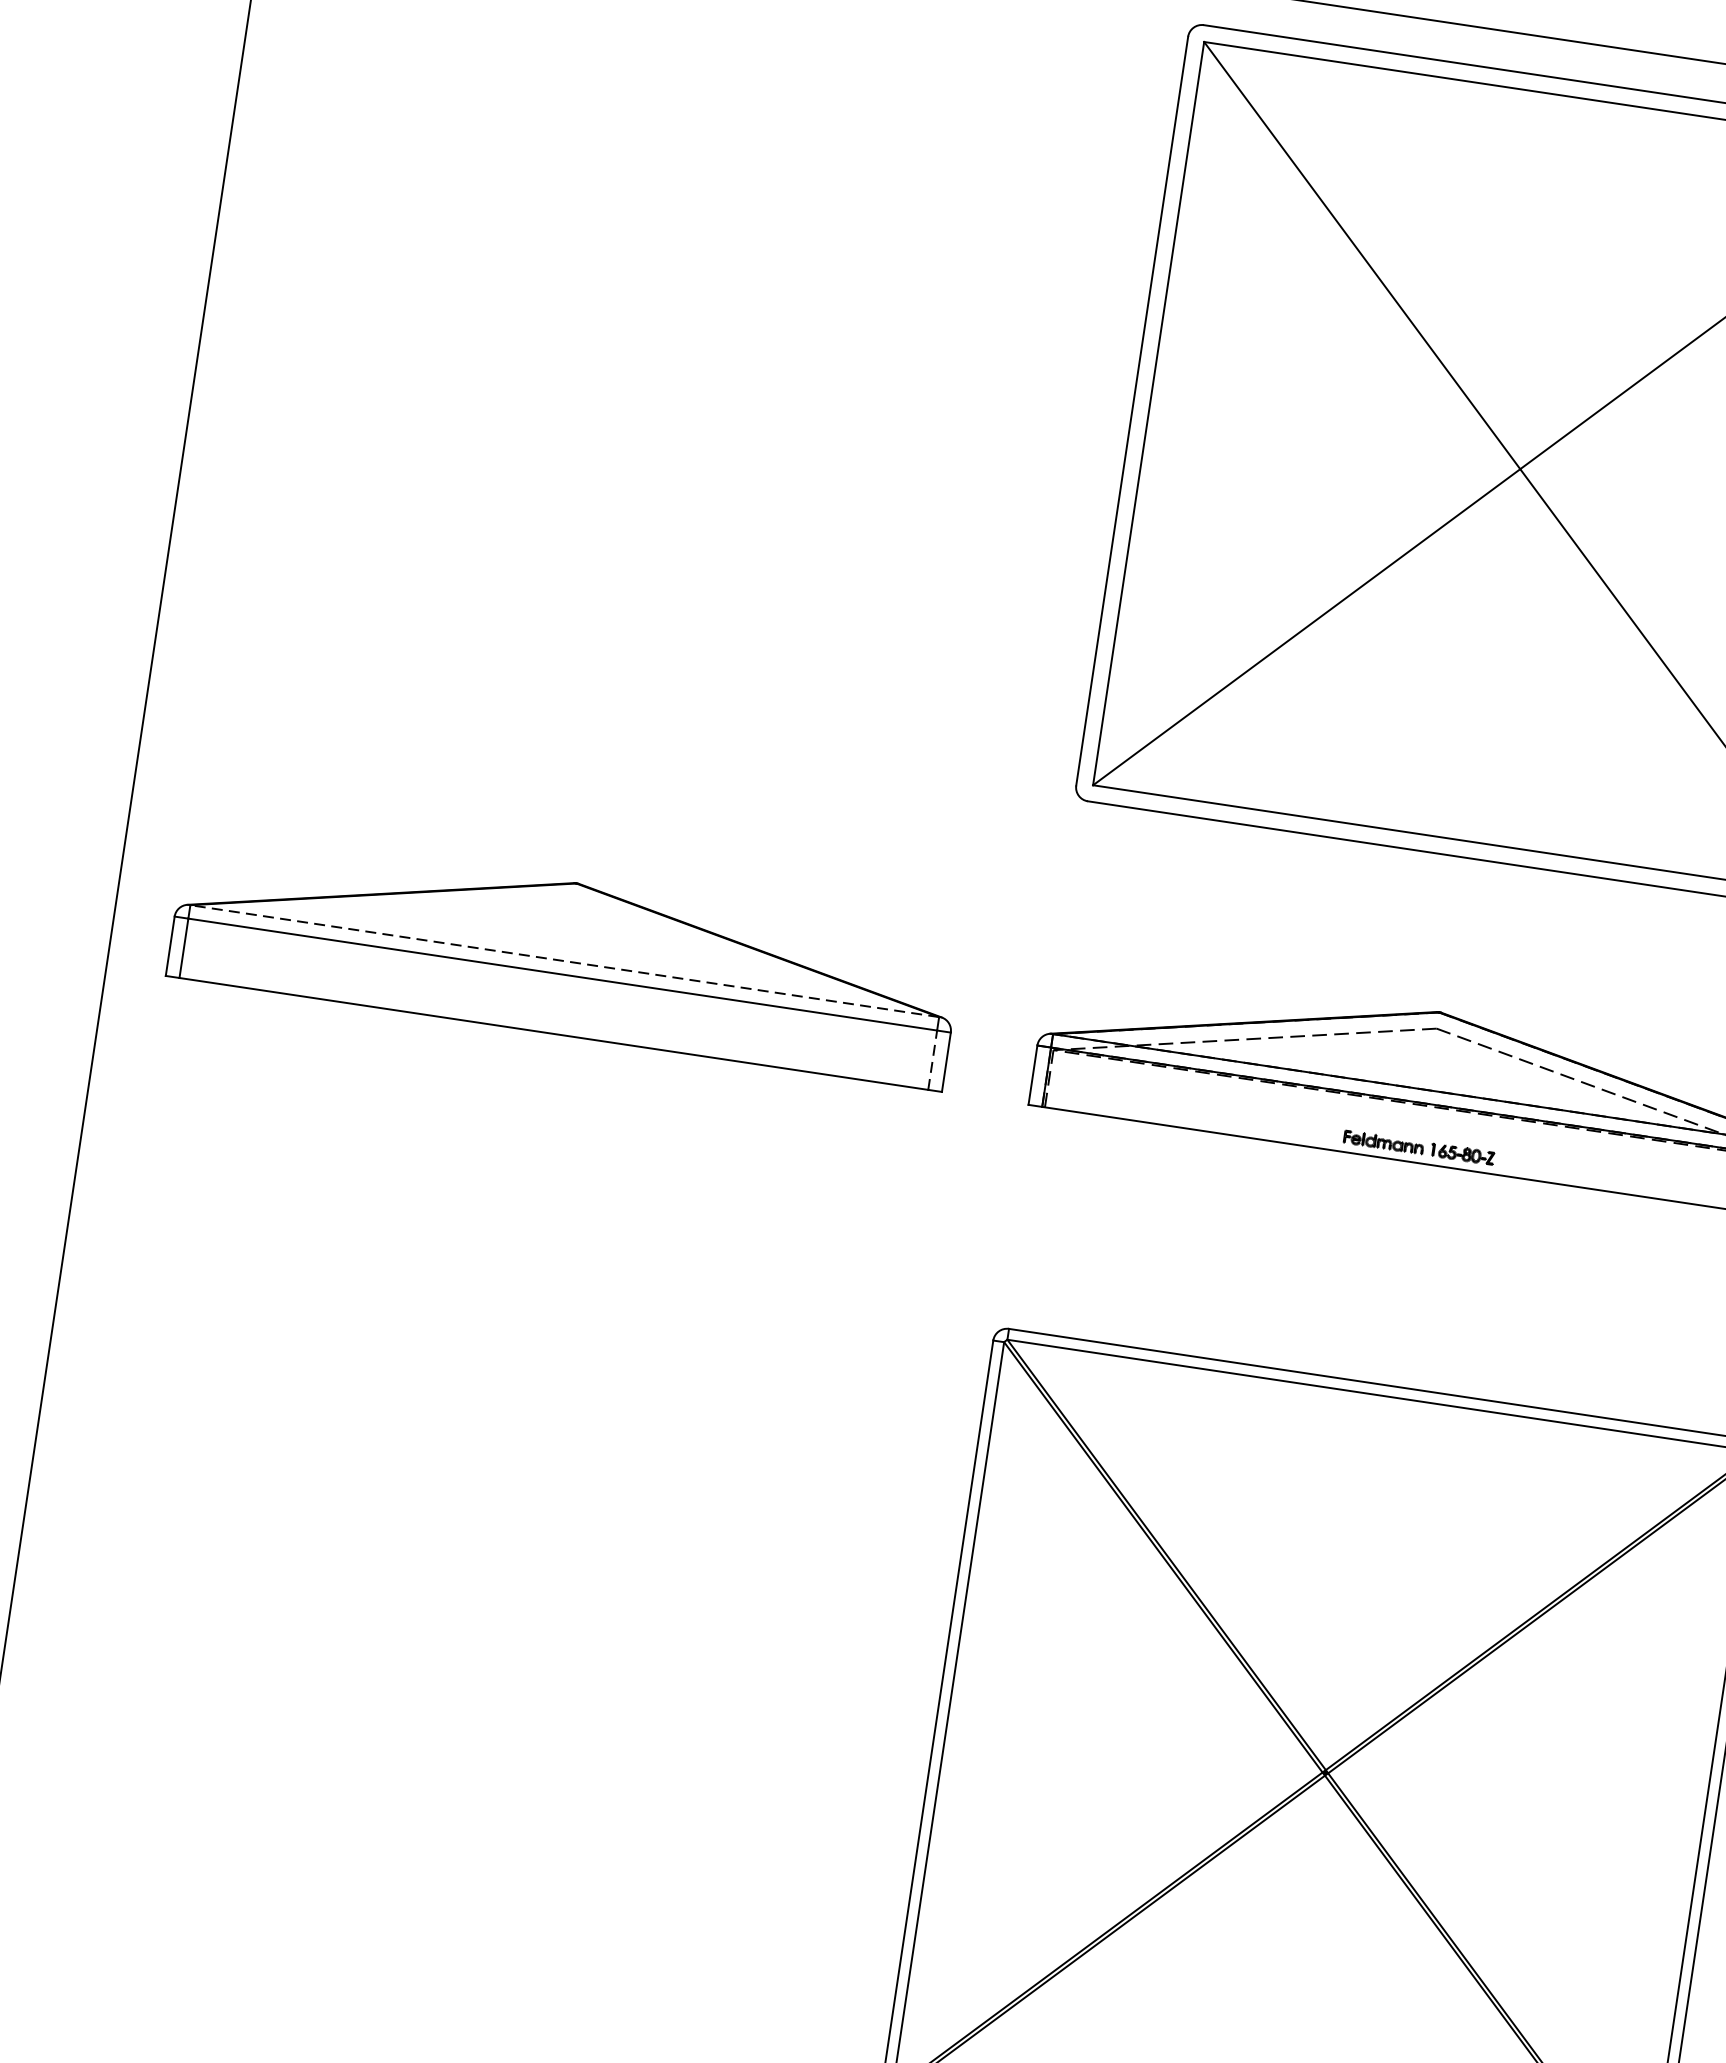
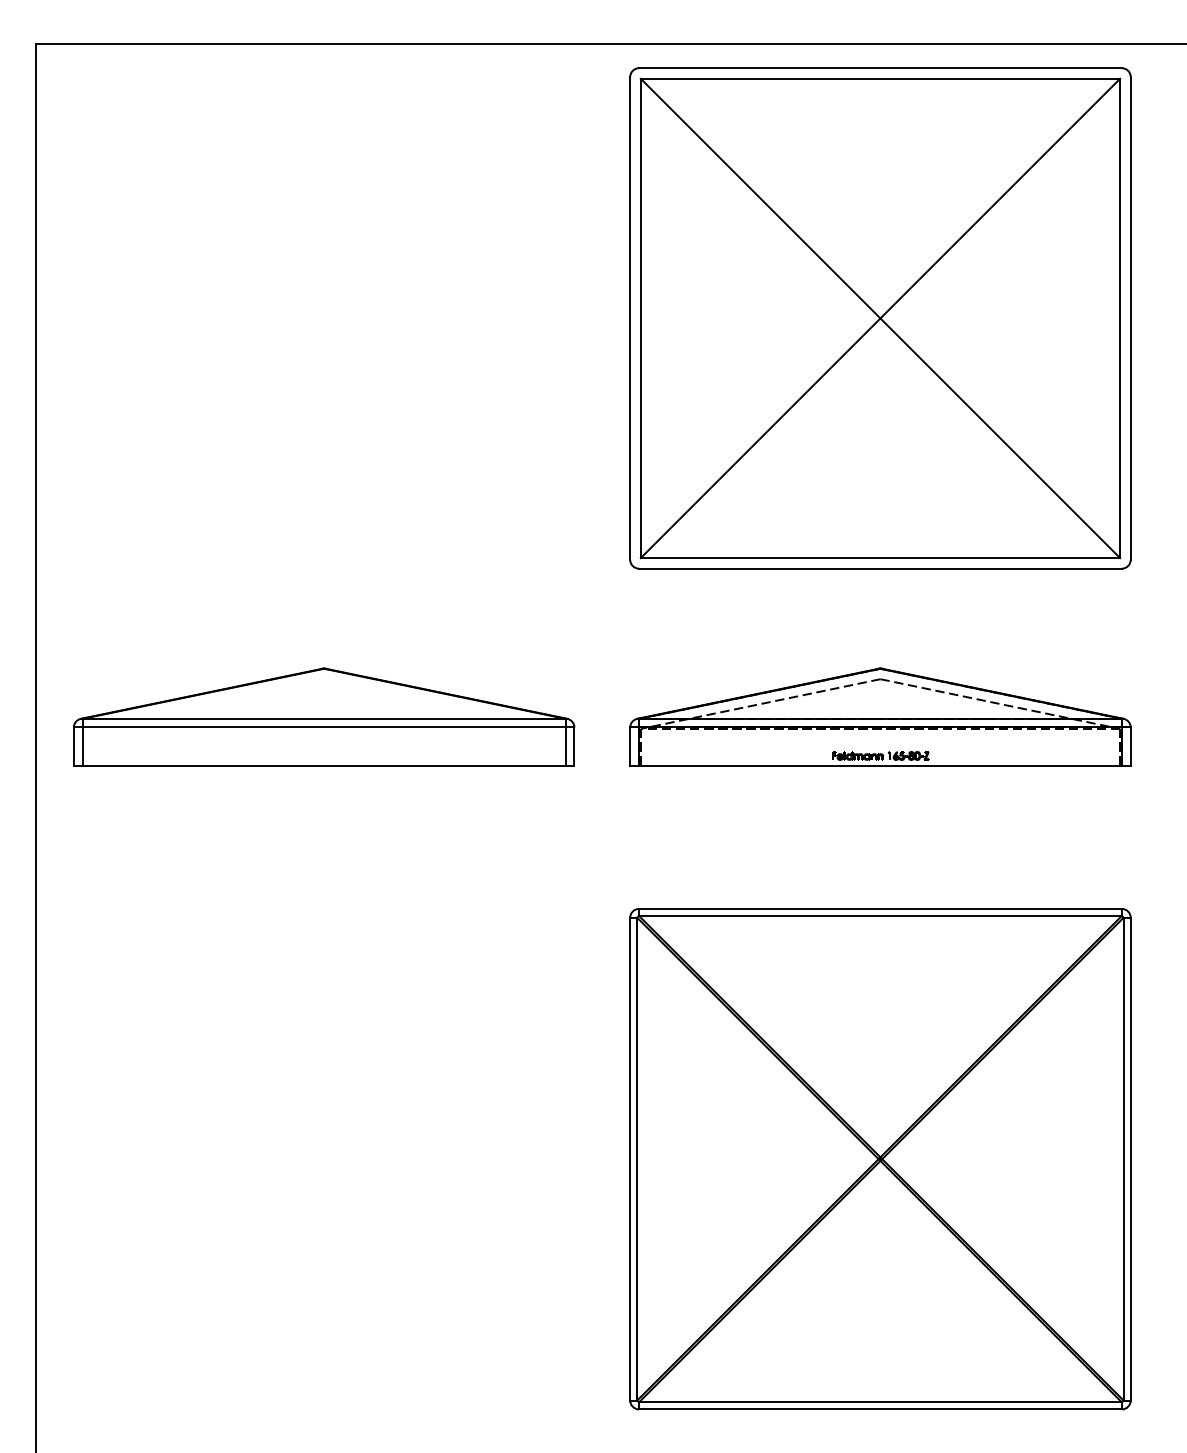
line: (563, 960) -> (323, 718), dashed -> solid
line: (932, 1059) -> (565, 746), dashed -> solid

